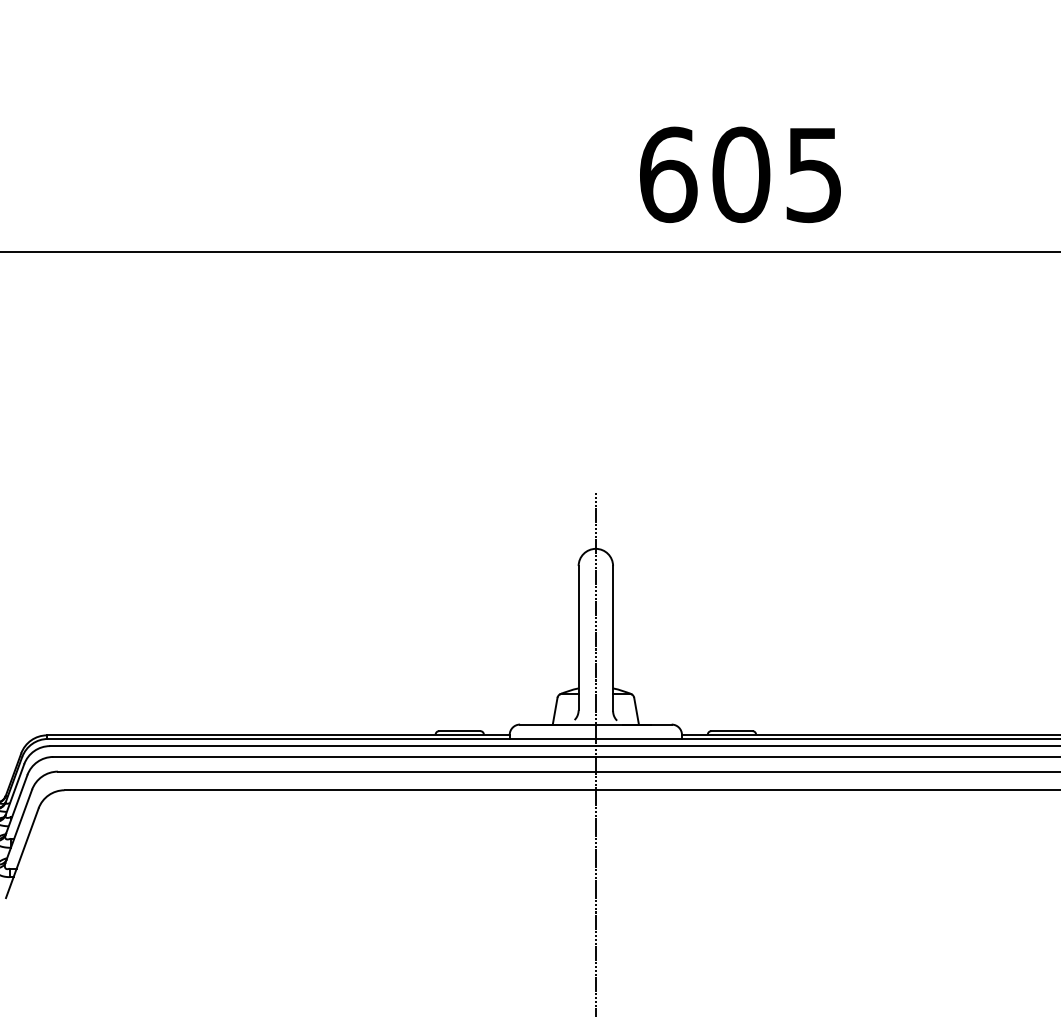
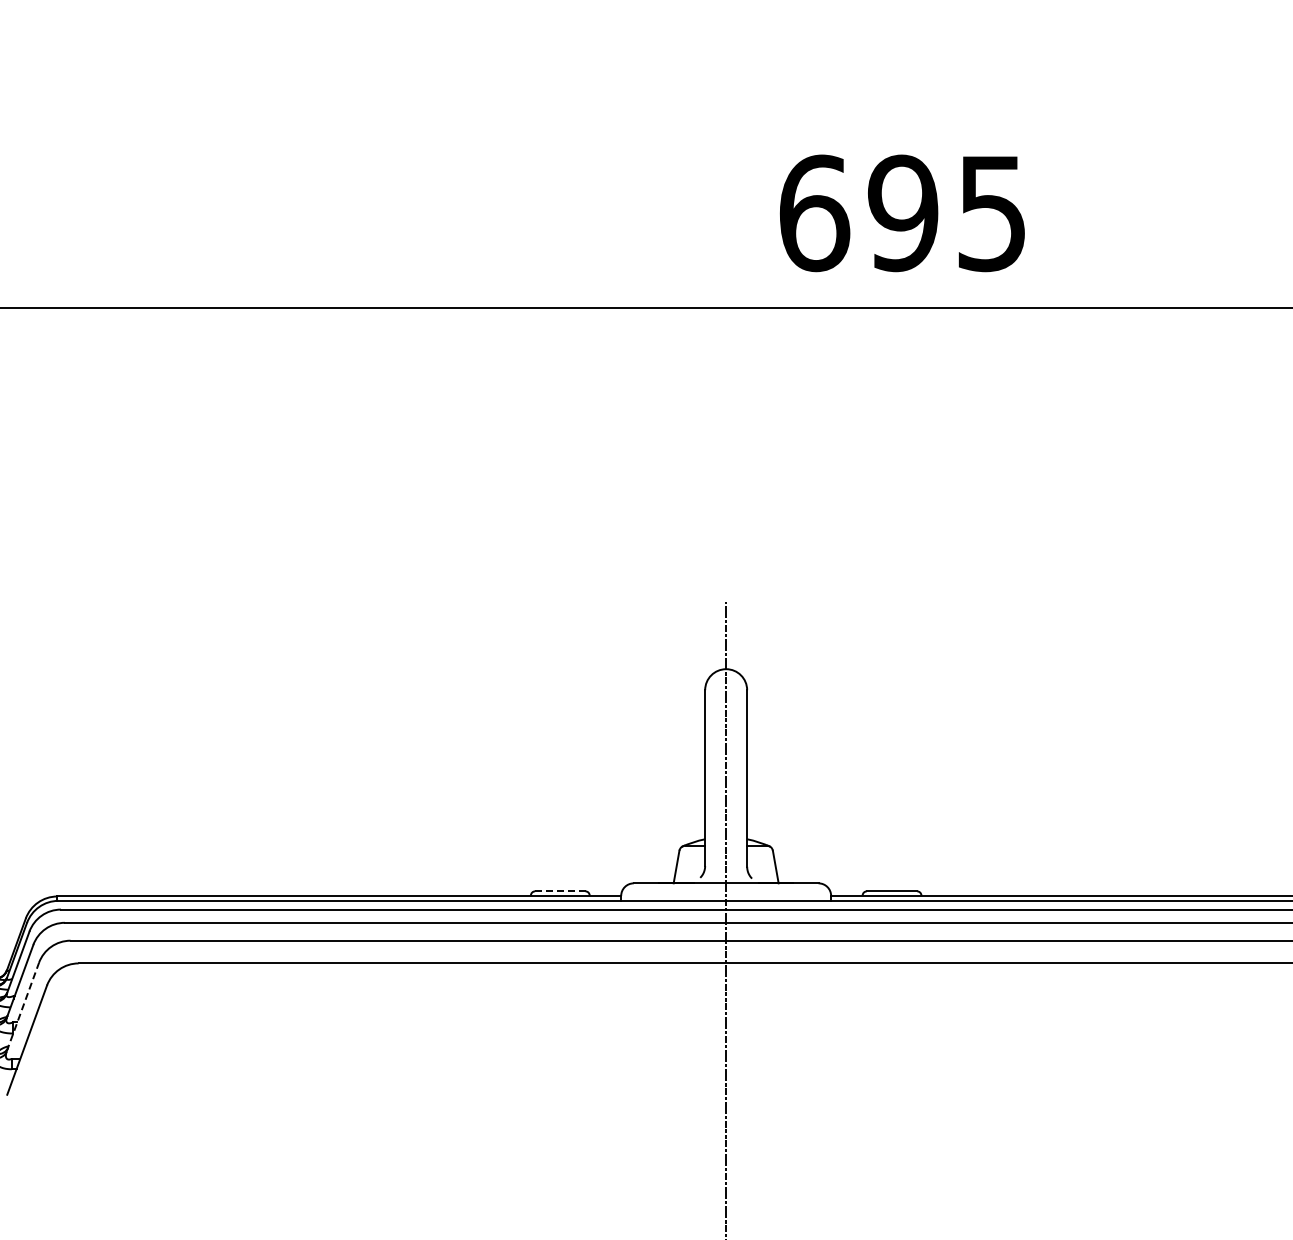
text: (741, 174) -> (903, 213), 605 -> 695
line: (459, 731) -> (559, 891), solid -> dashed
line: (19, 825) -> (23, 1006), solid -> dashed

